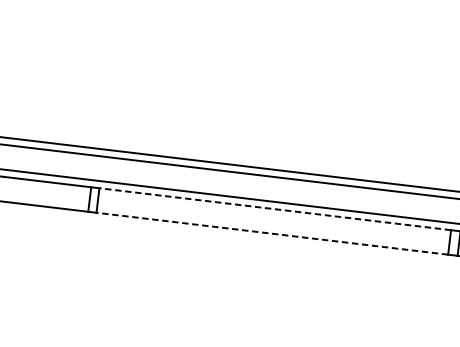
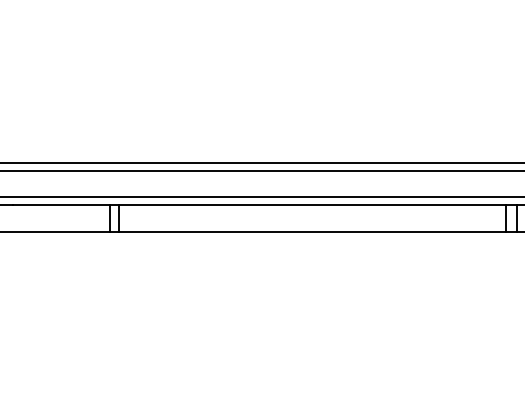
line: (275, 209) -> (312, 205), dashed -> solid
line: (272, 233) -> (312, 232), dashed -> solid

